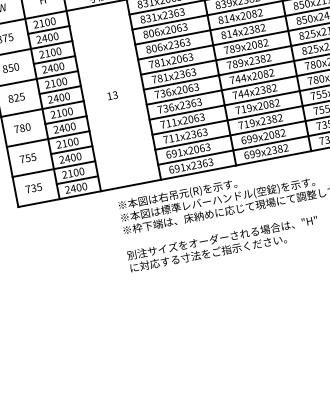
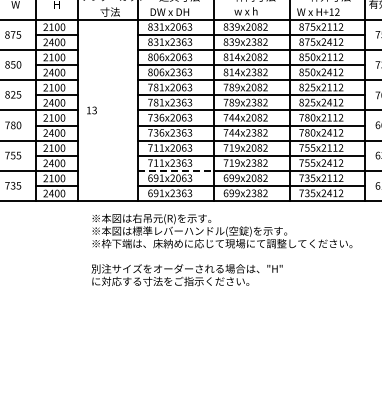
text: (112, 95) -> (91, 110), moved
line: (193, 142) -> (176, 170), solid -> dashed

